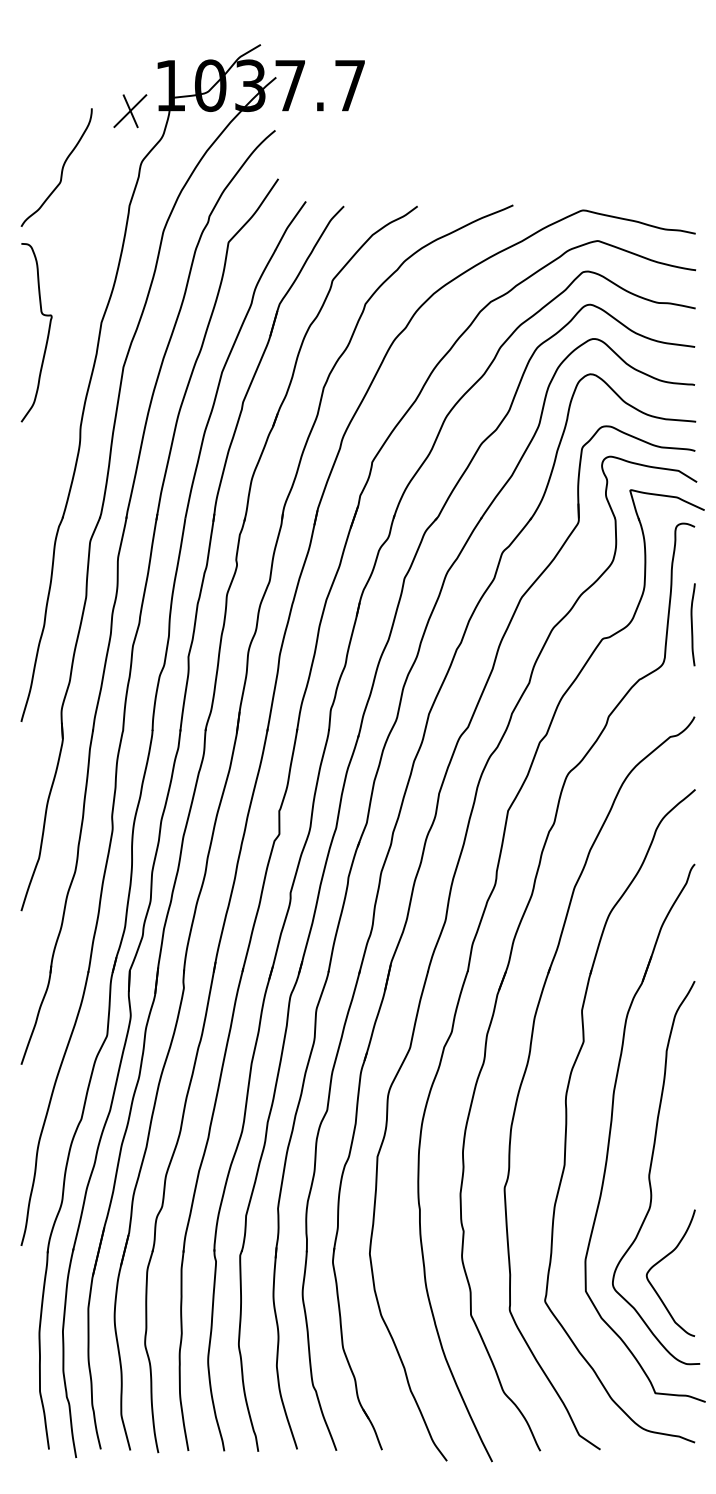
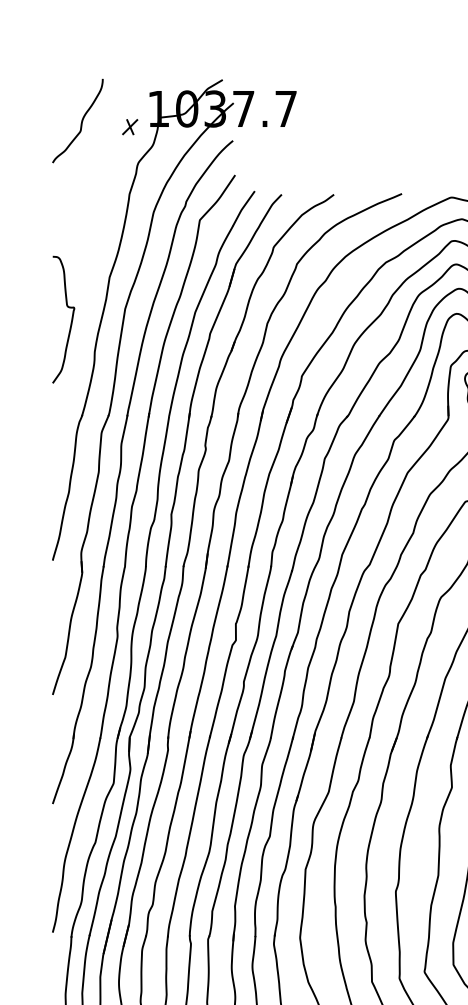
part: (130, 111) -> (130, 127), size x0.62
curve: (61, 168) -> (81, 121), moved
curve: (47, 333) -> (71, 320), moved

